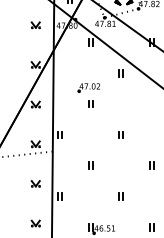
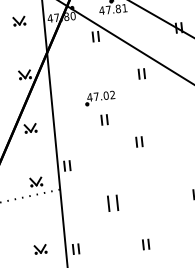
part: (120, 134) -> (138, 141), moved
part: (90, 165) -> (113, 203), size x1.6
part: (35, 183) -> (40, 248), moved
part: (120, 196) -> (144, 244), moved

